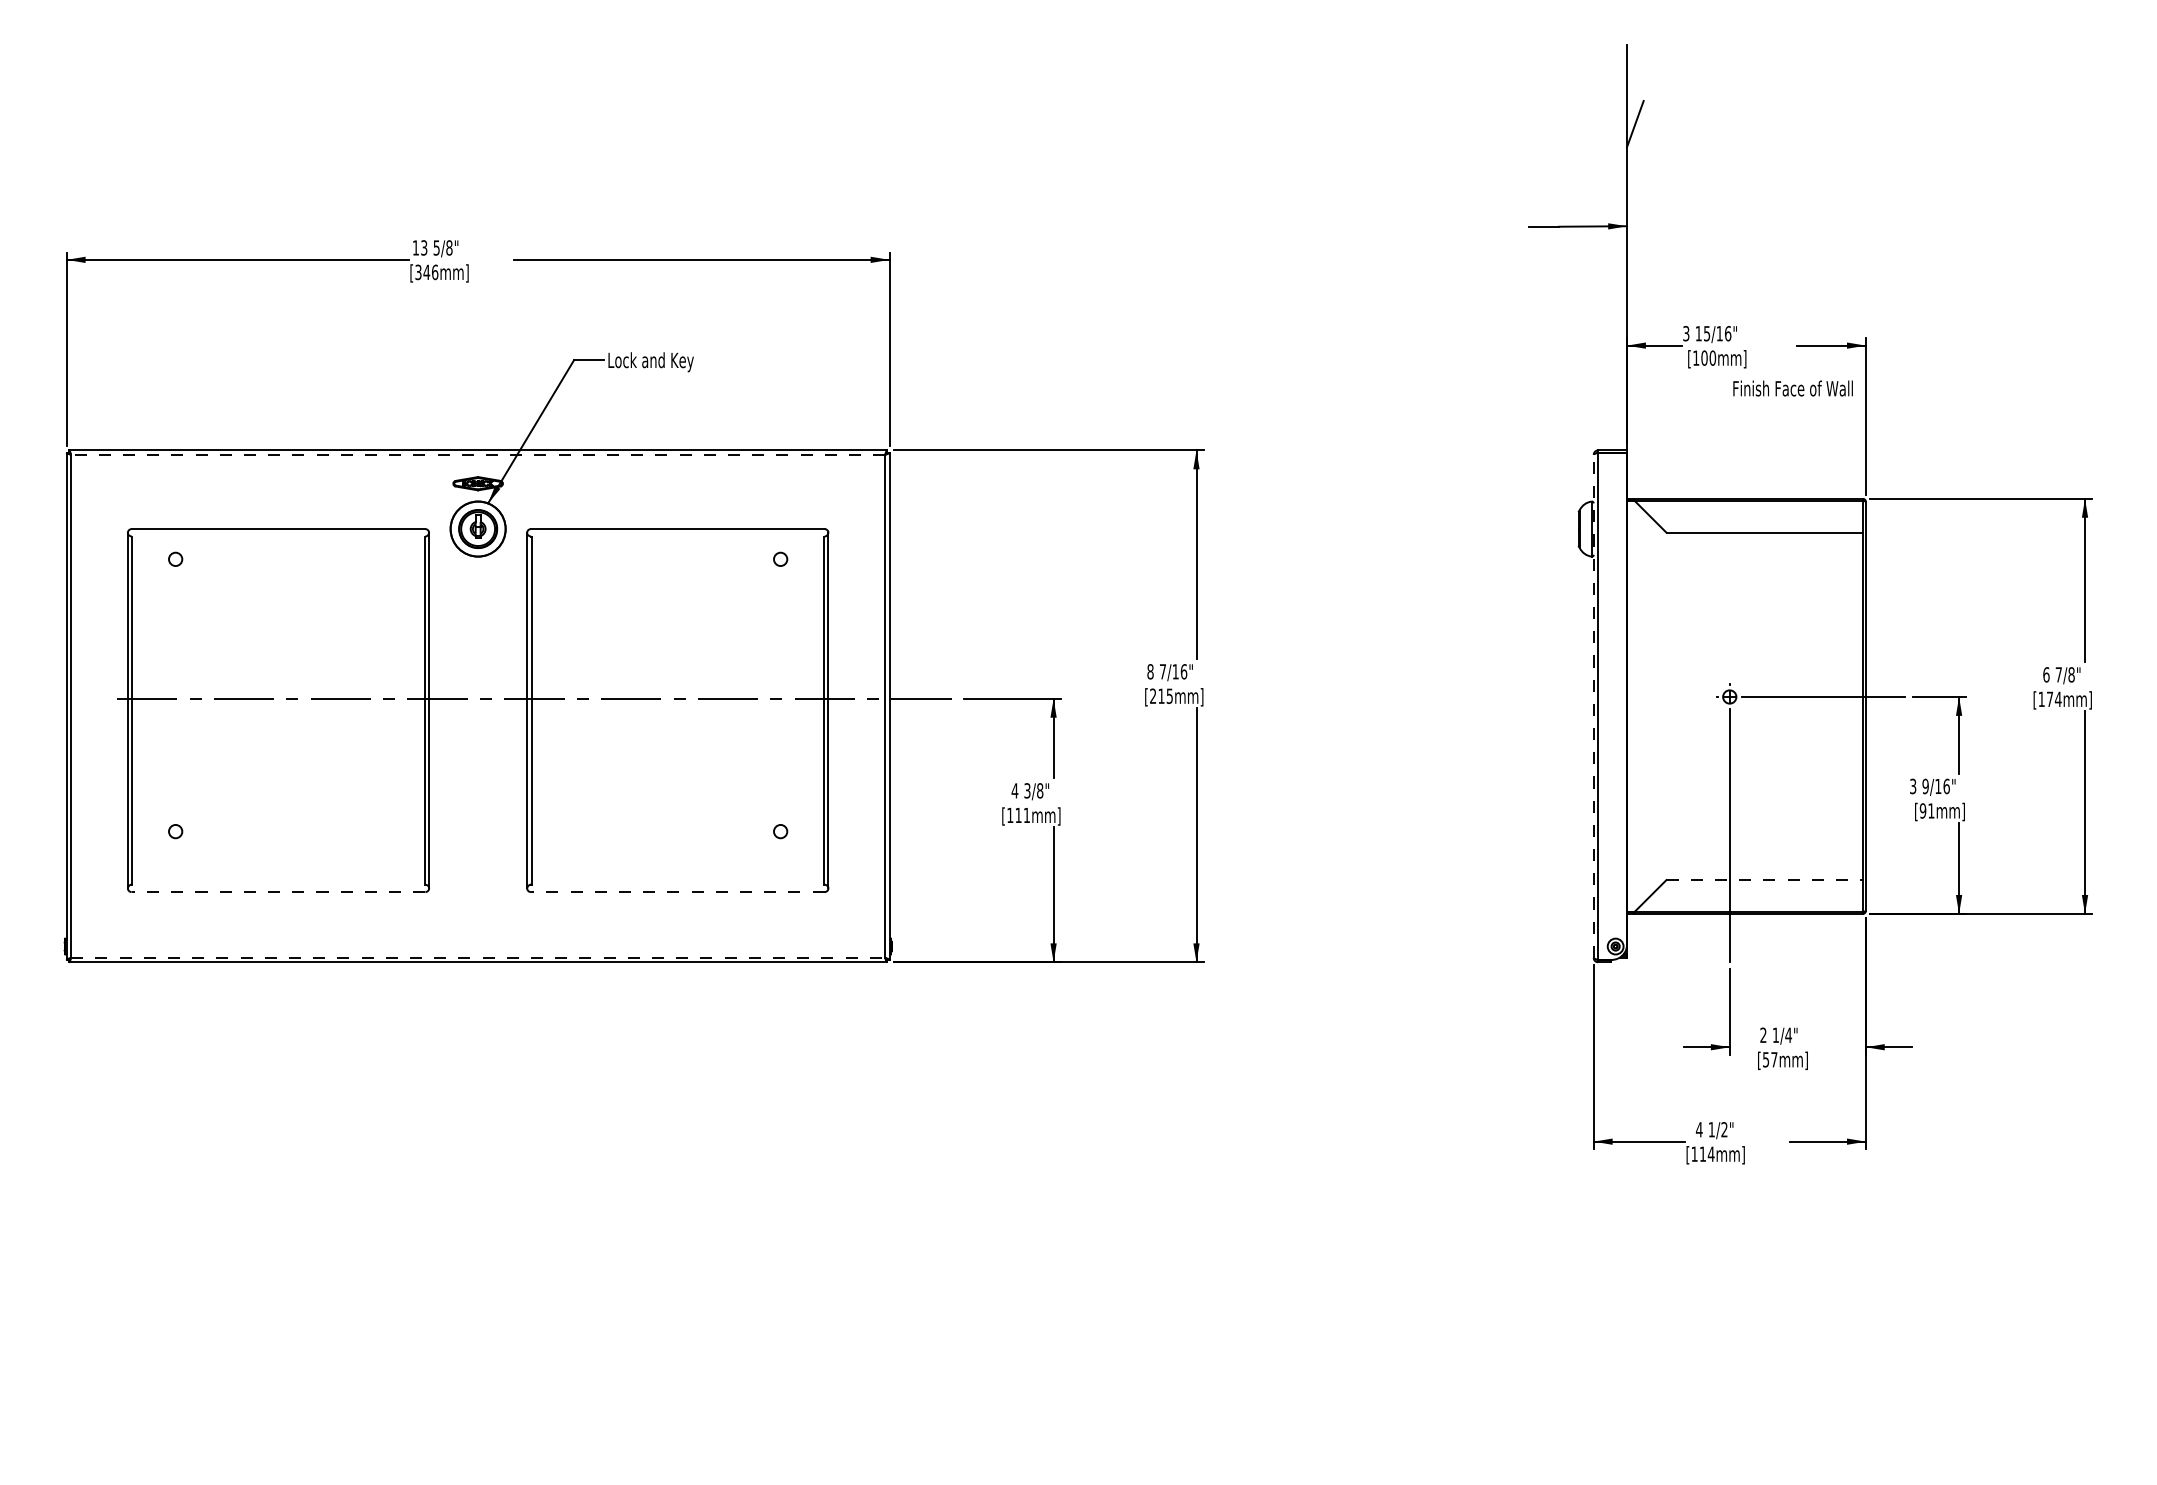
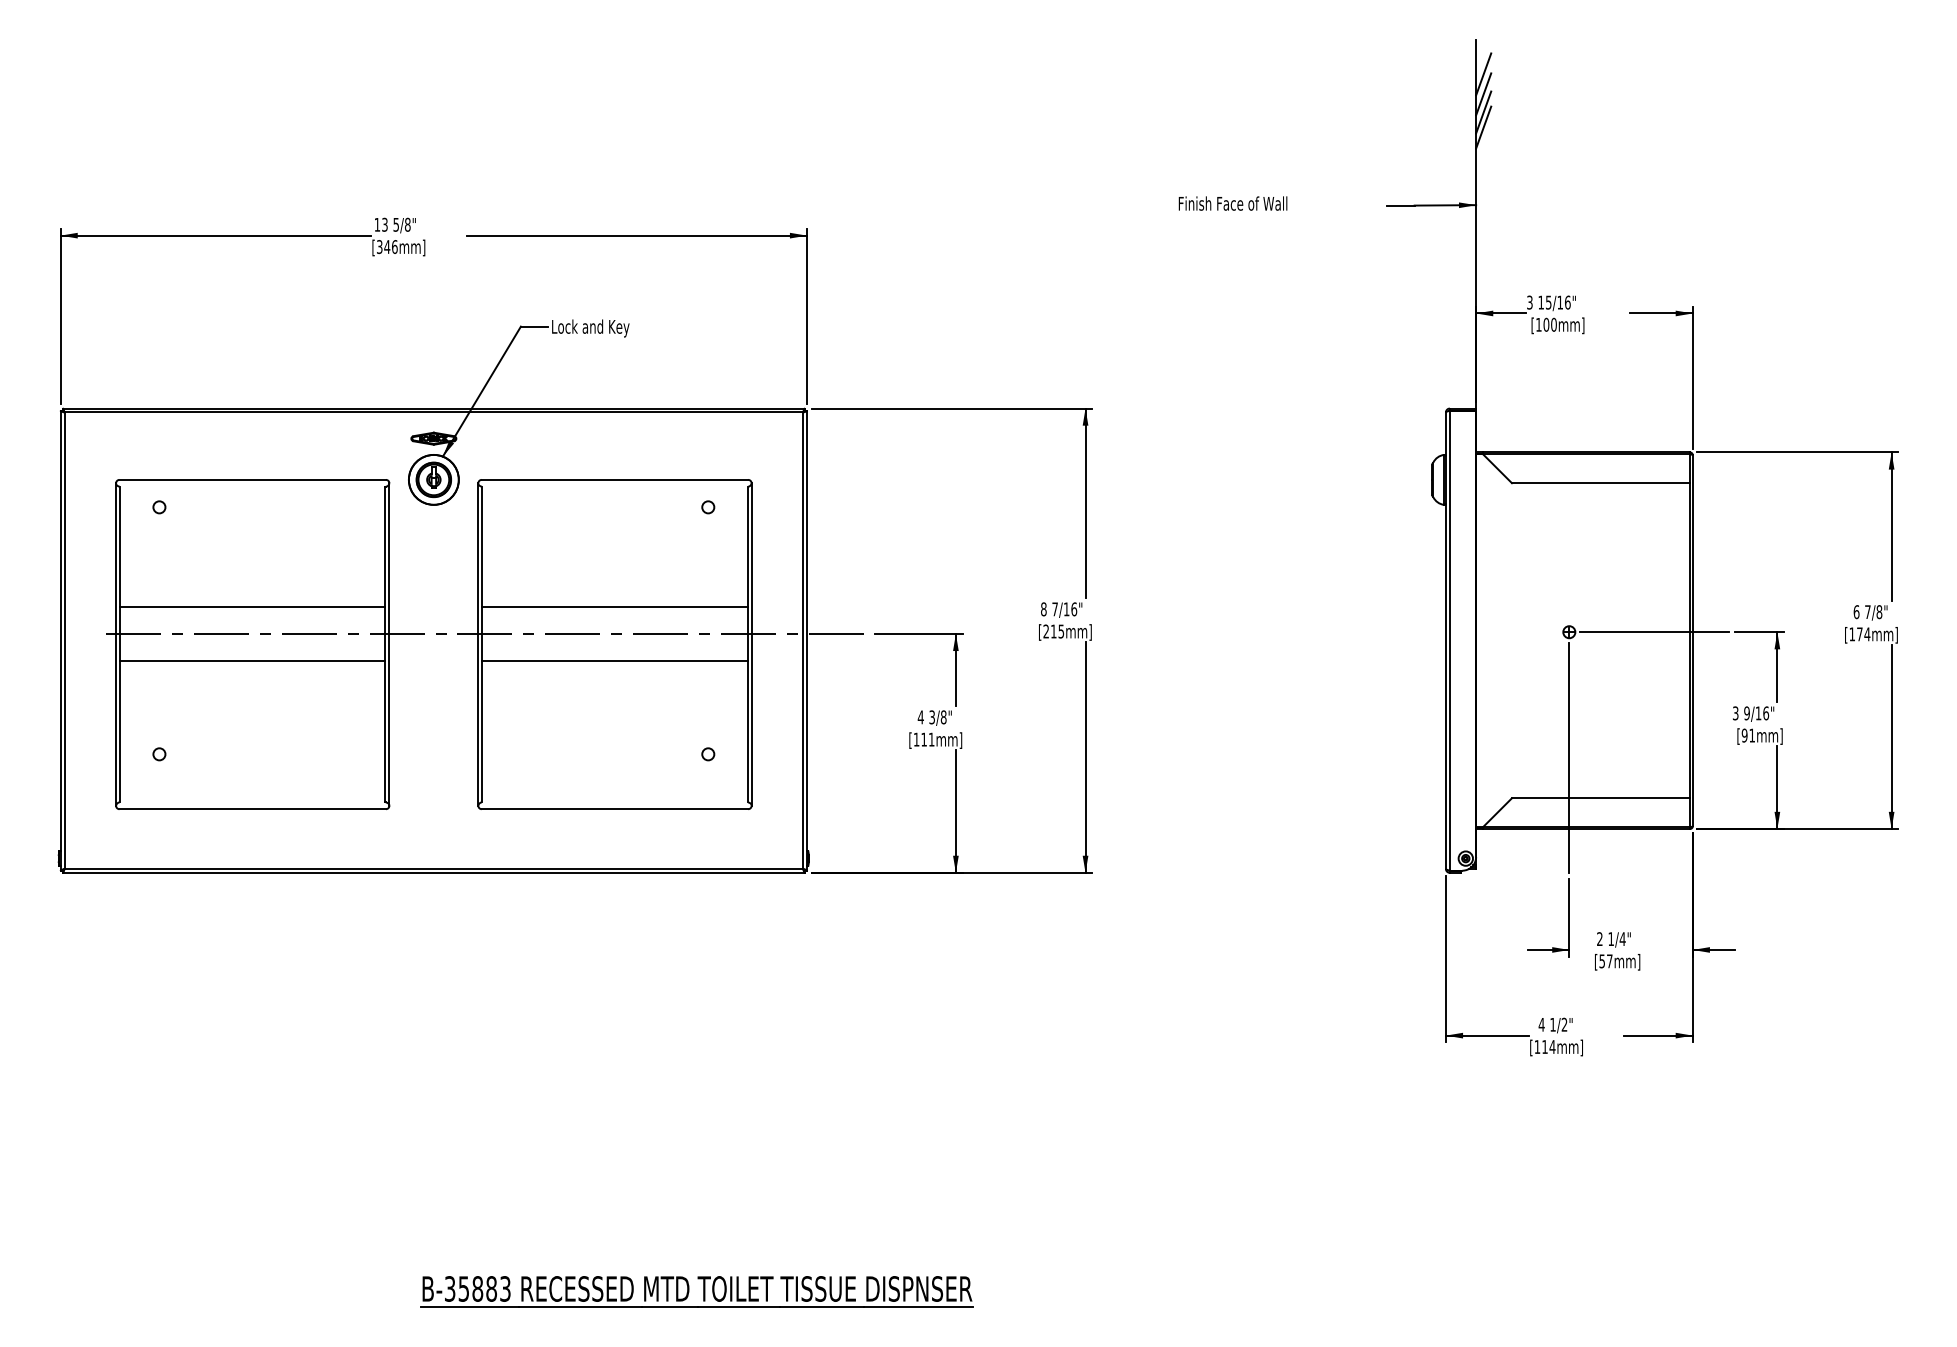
line: (1635, 82) -> (1483, 74), added
line: (1635, 104) -> (1483, 94), added
line: (1635, 140) -> (1483, 127), added
text: (1792, 388) -> (1232, 203), moved
line: (477, 454) -> (433, 412), dashed -> solid
line: (278, 668) -> (252, 606), added
line: (677, 668) -> (614, 606), added
line: (1593, 706) -> (1445, 640), dashed -> solid
line: (278, 729) -> (252, 661), added
line: (677, 729) -> (614, 661), added
line: (1765, 880) -> (1601, 798), dashed -> solid
line: (278, 892) -> (252, 809), dashed -> solid
line: (677, 892) -> (614, 809), dashed -> solid
line: (478, 957) -> (434, 868), dashed -> solid
part: (759, 1423) -> (689, 1291), added

